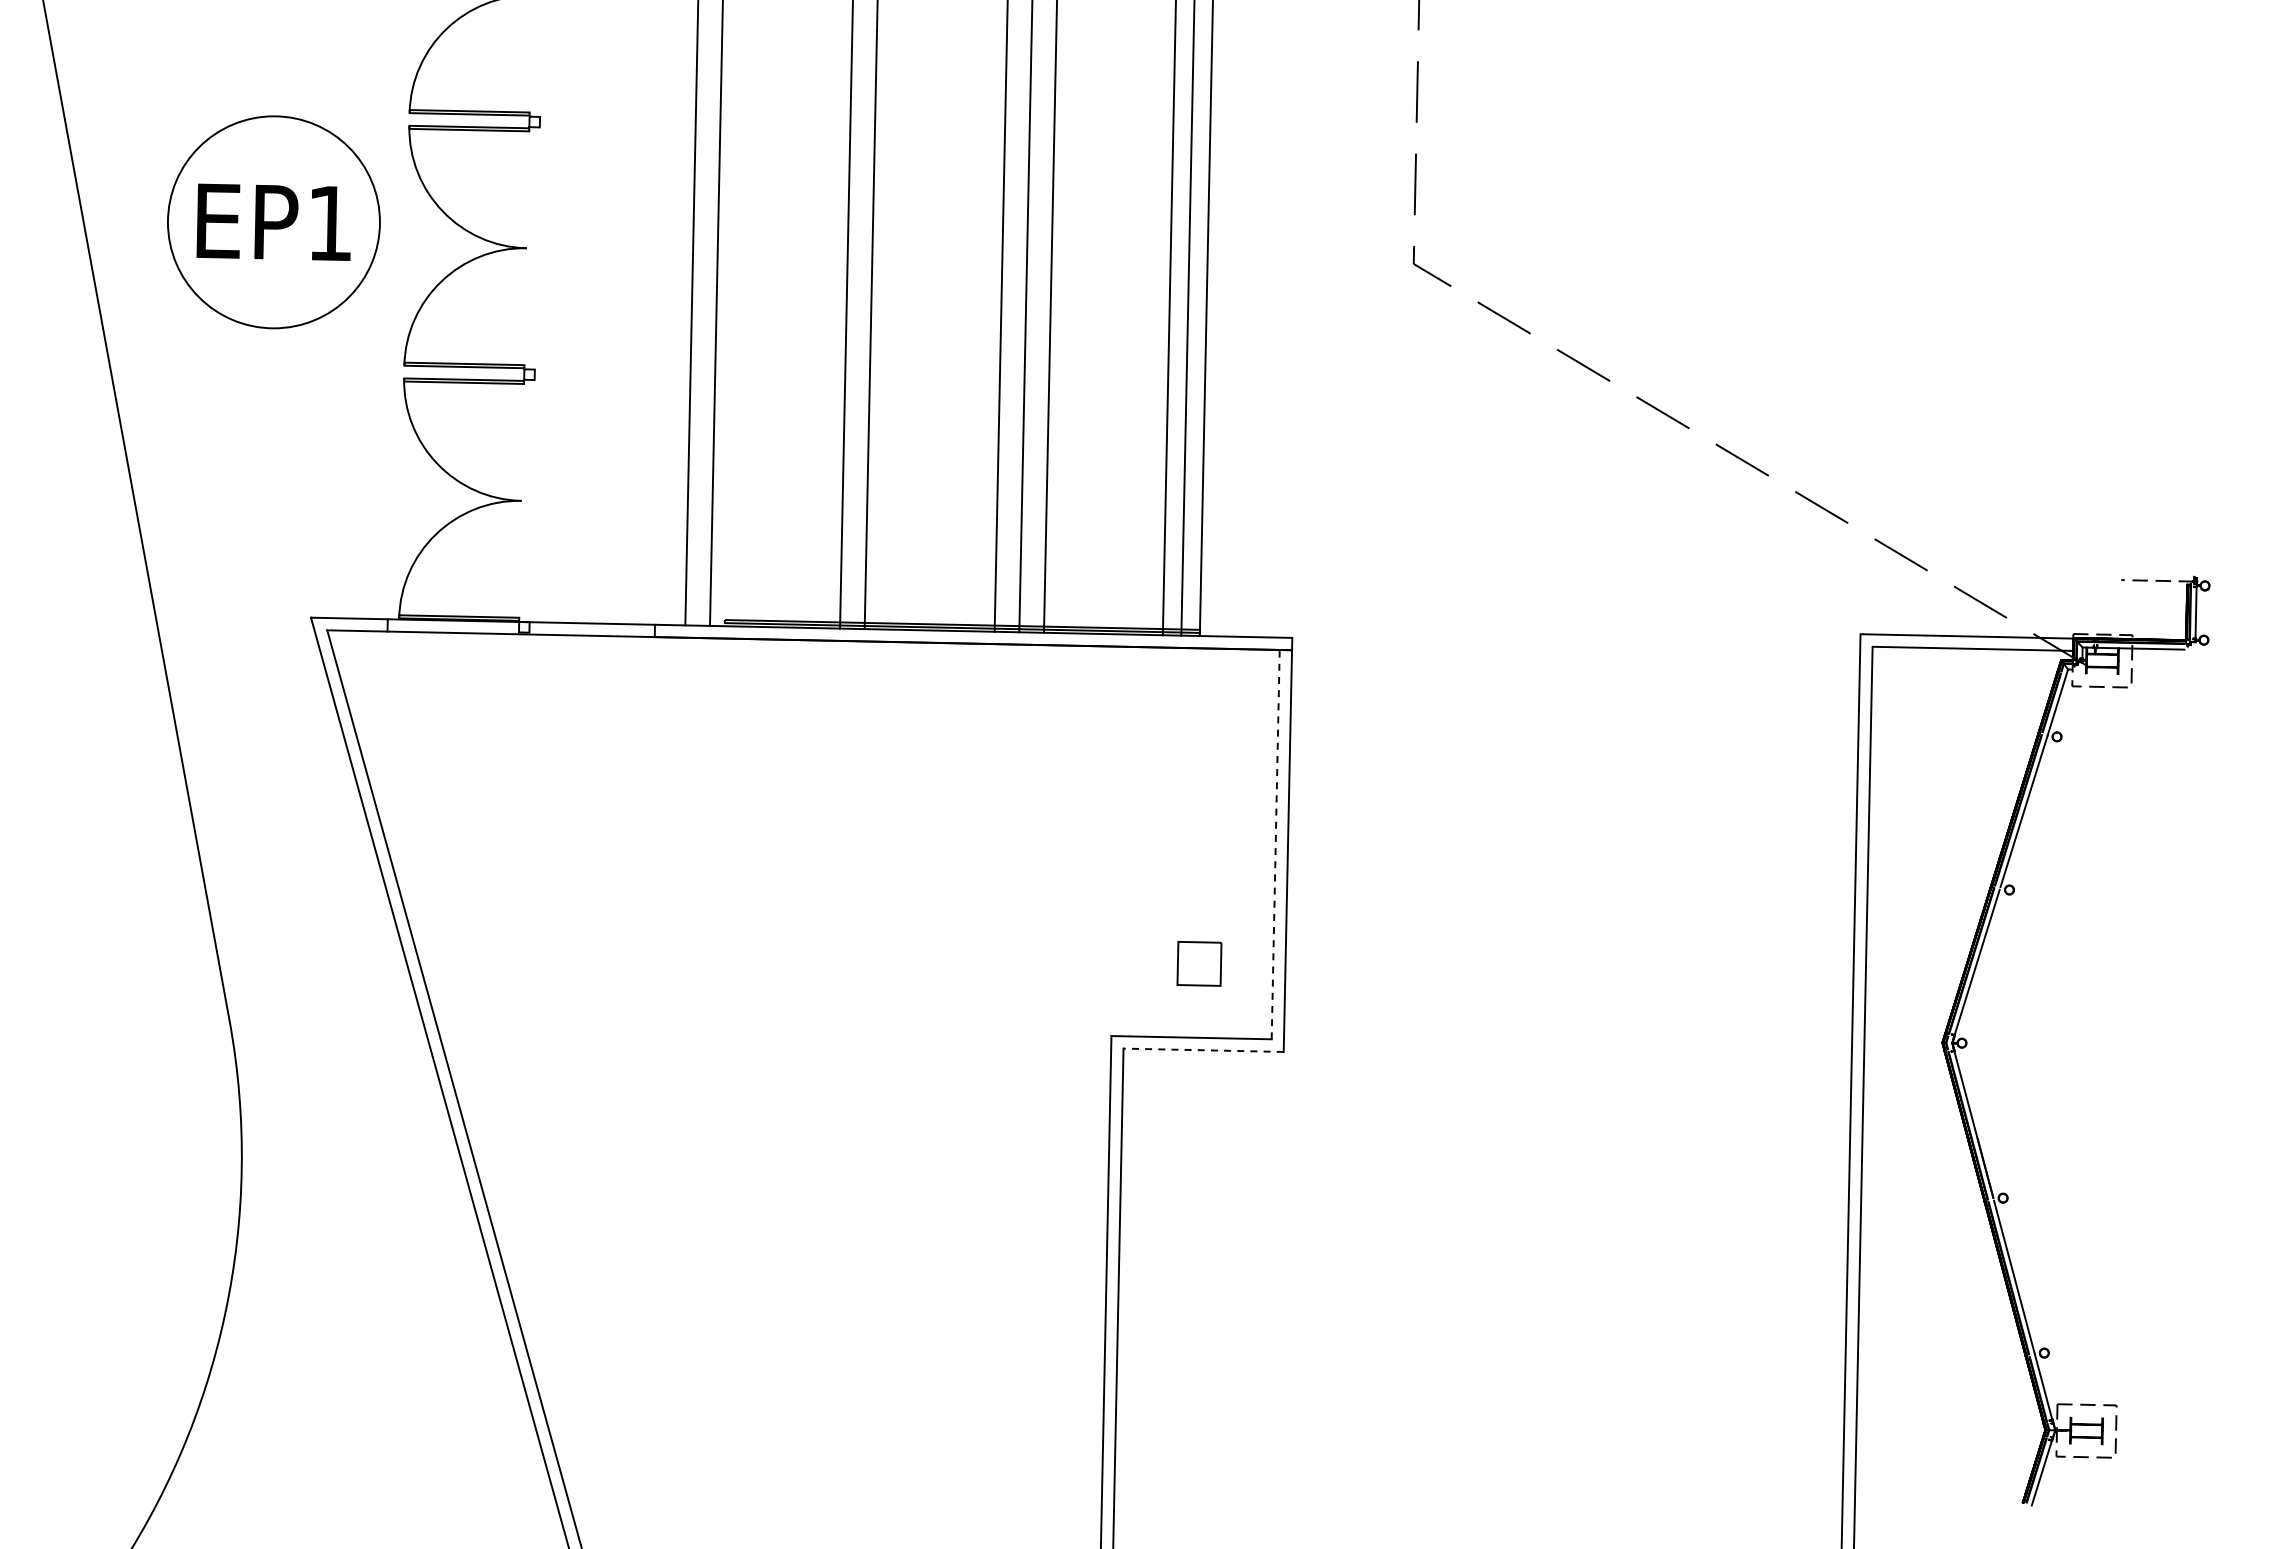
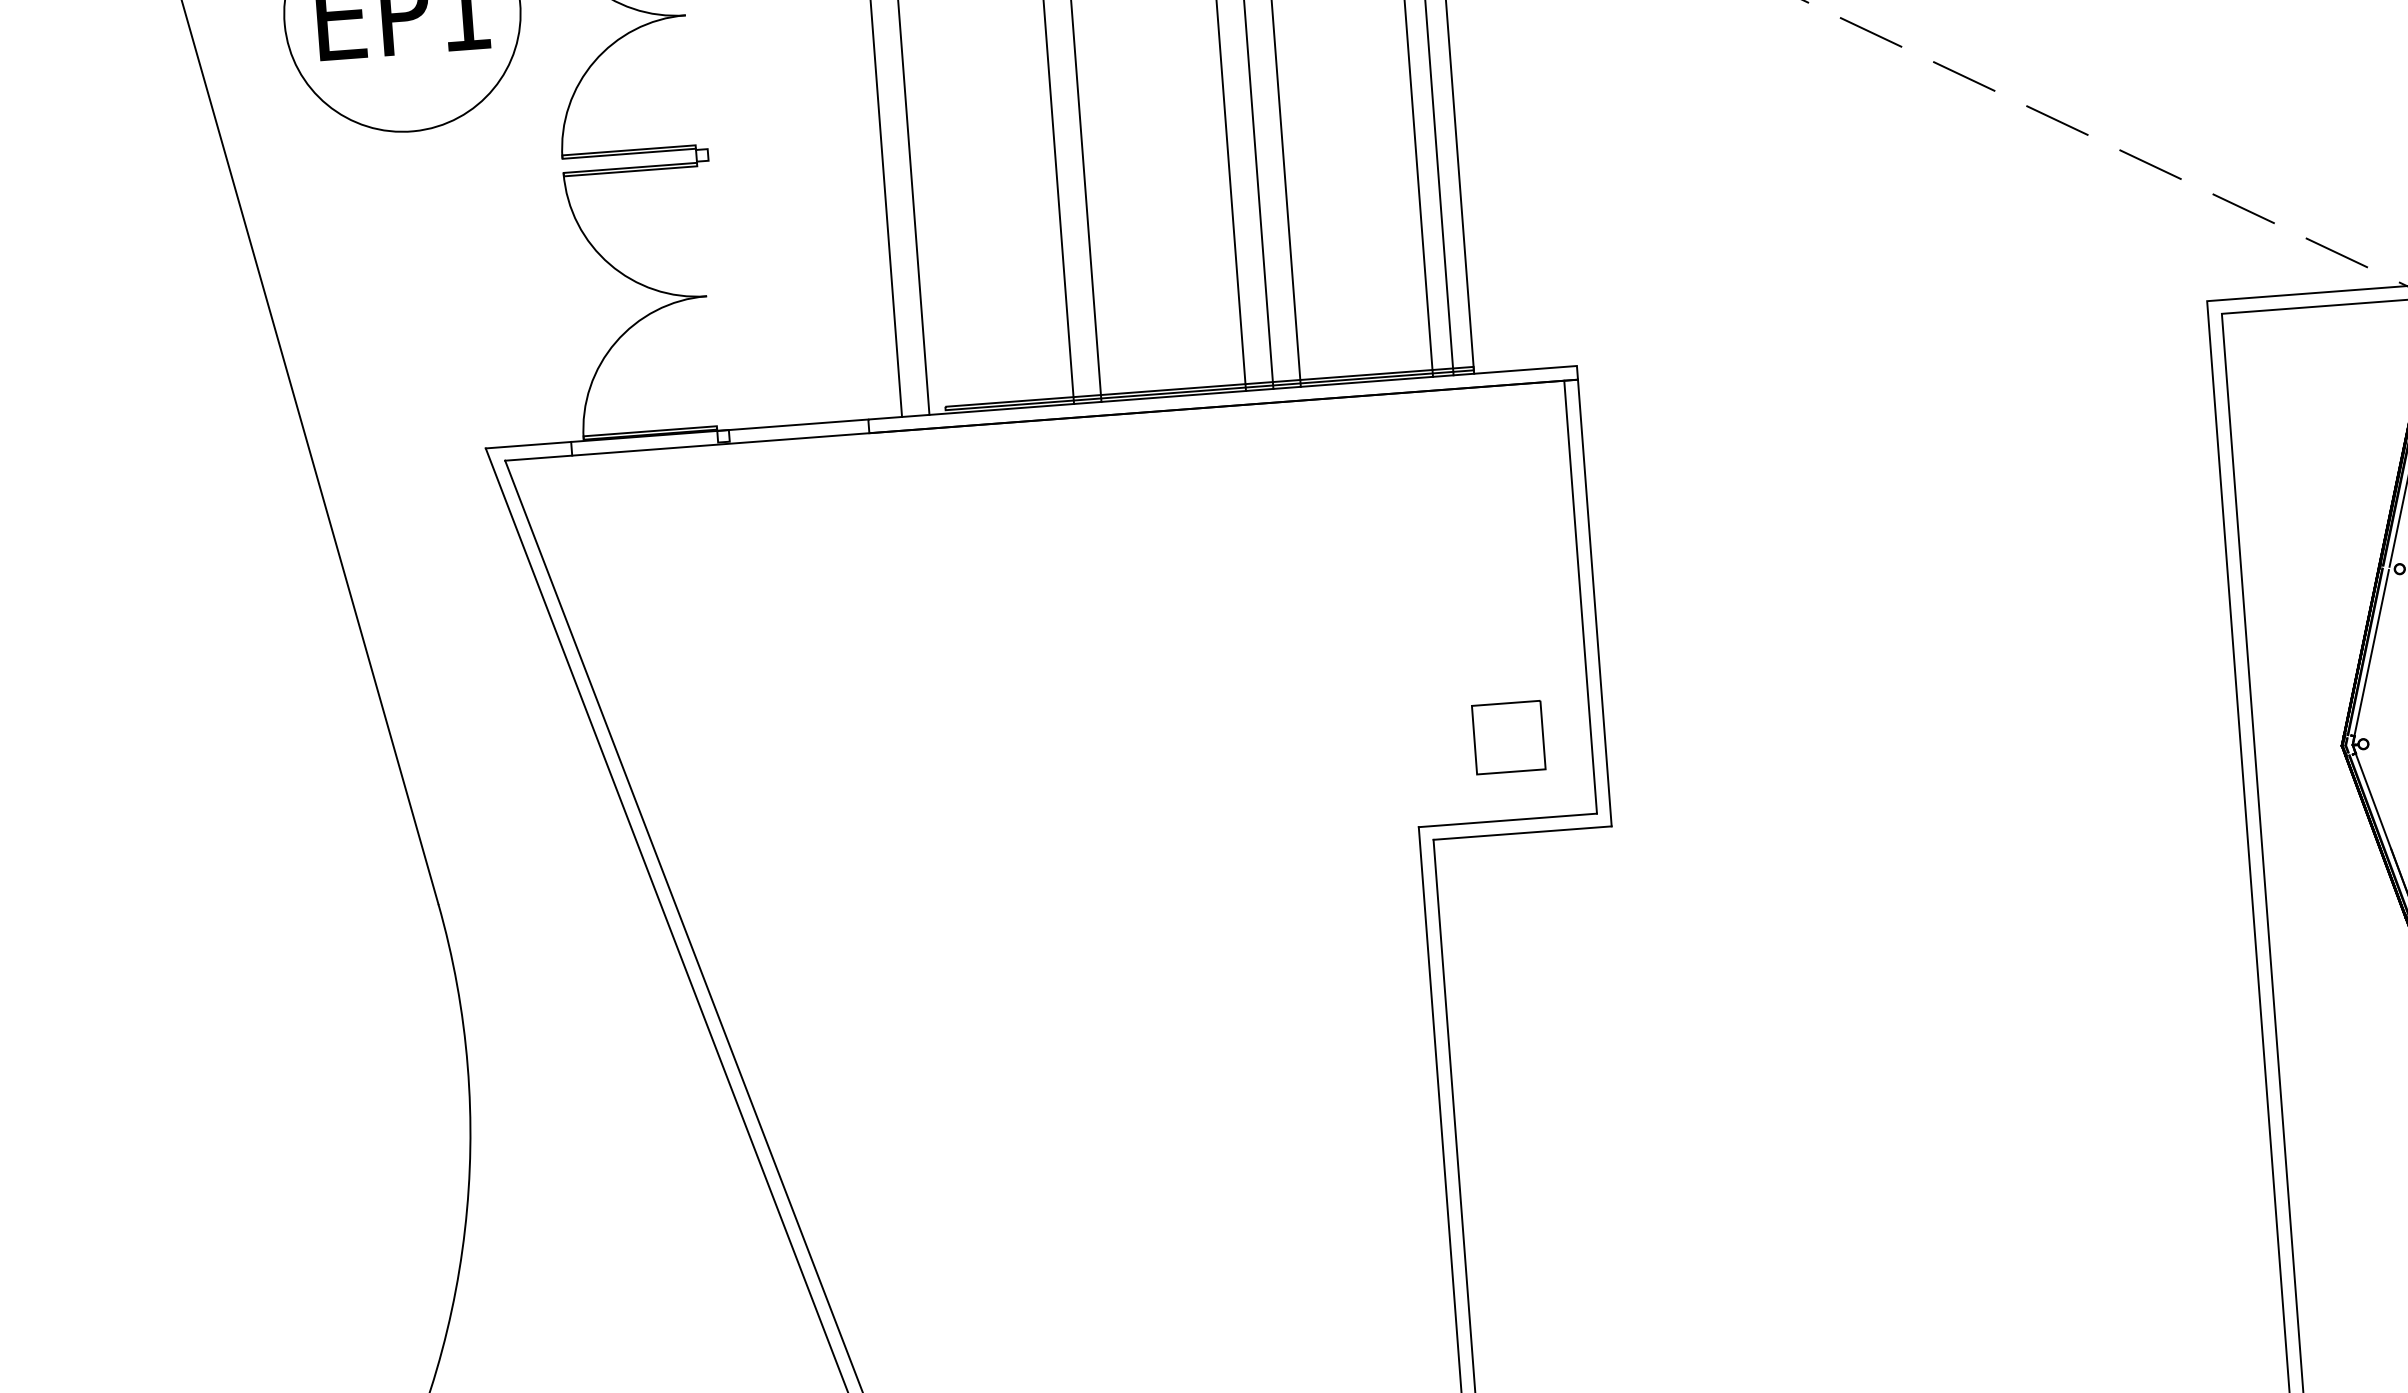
line: (1275, 844) -> (1580, 597), dashed -> solid
part: (1199, 963) -> (1508, 737), size x1.43
line: (1203, 1050) -> (1522, 833), dashed -> solid

